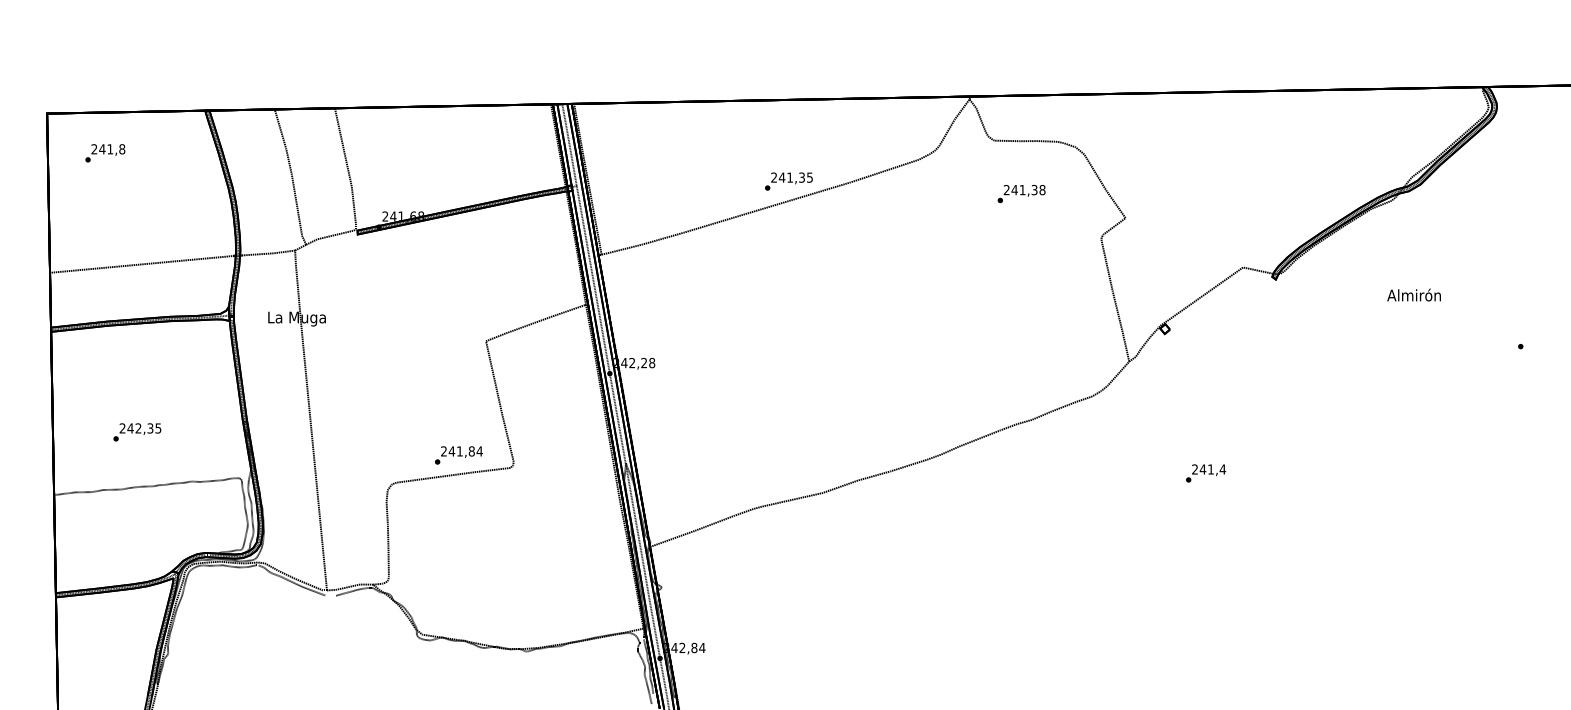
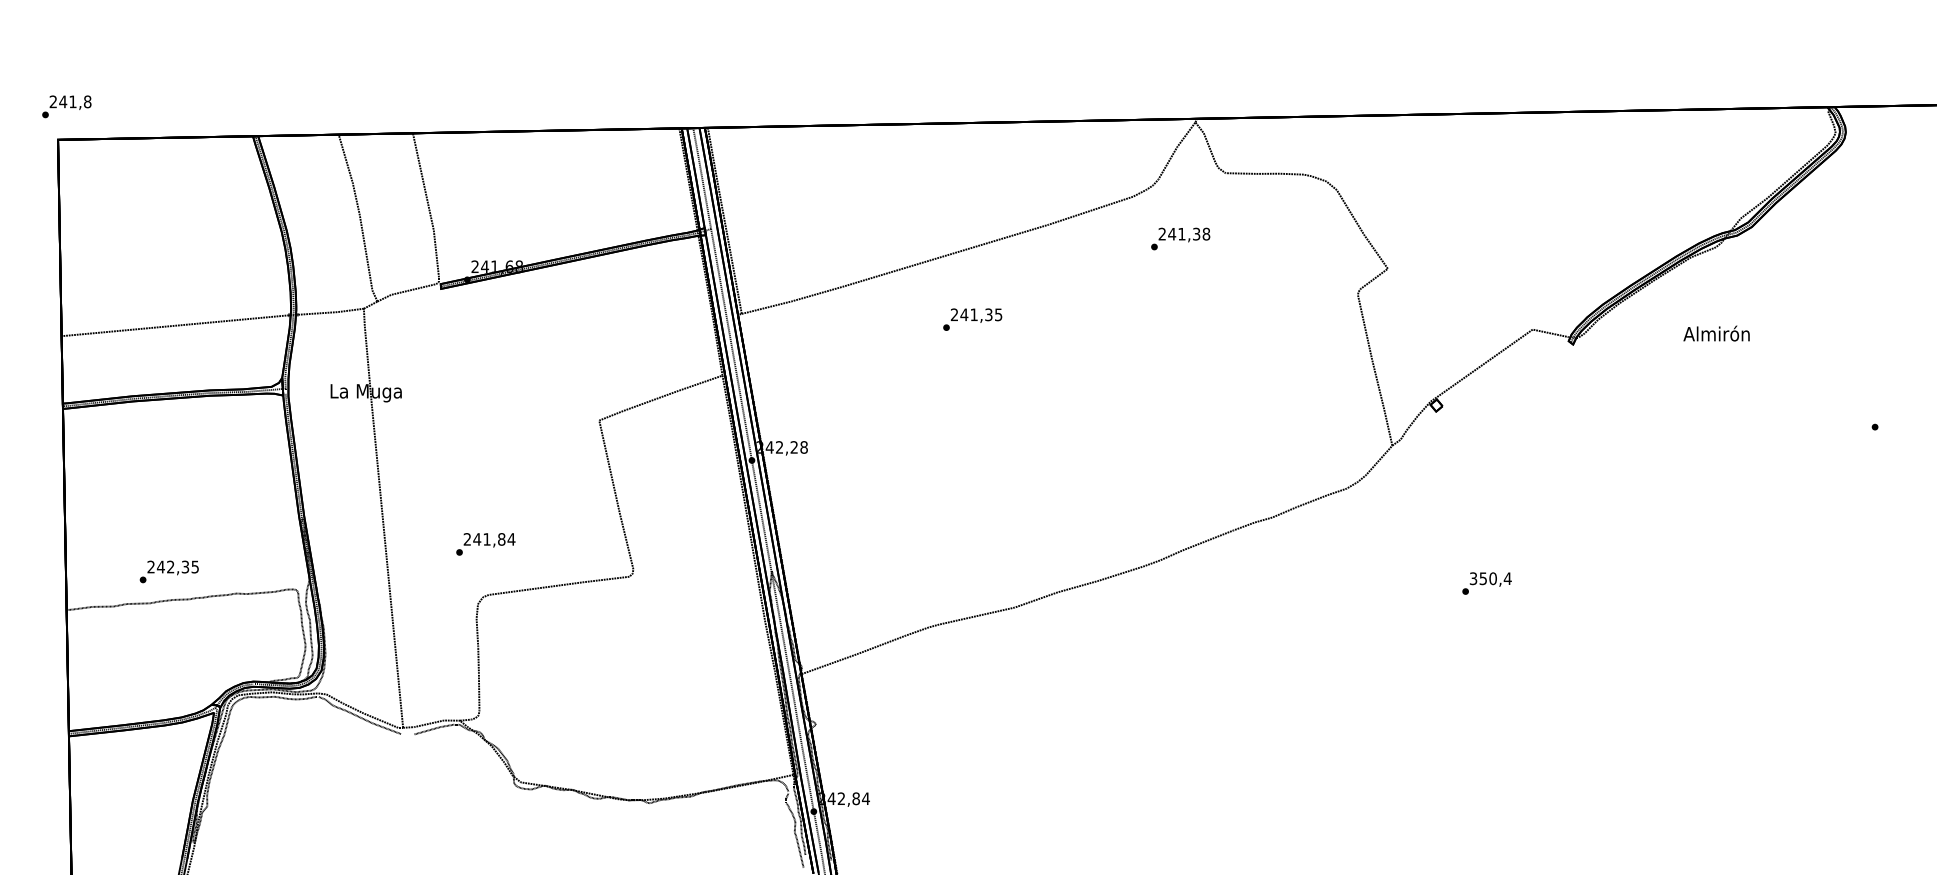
text: (105, 153) -> (66, 106), moved
text: (788, 181) -> (972, 319), moved
text: (1021, 193) -> (1180, 238), moved
text: (1414, 294) -> (1716, 333), moved
text: (136, 432) -> (168, 571), moved
text: (458, 455) -> (485, 544), moved
text: (1202, 469) -> (1482, 578), 241,4 -> 350,4

